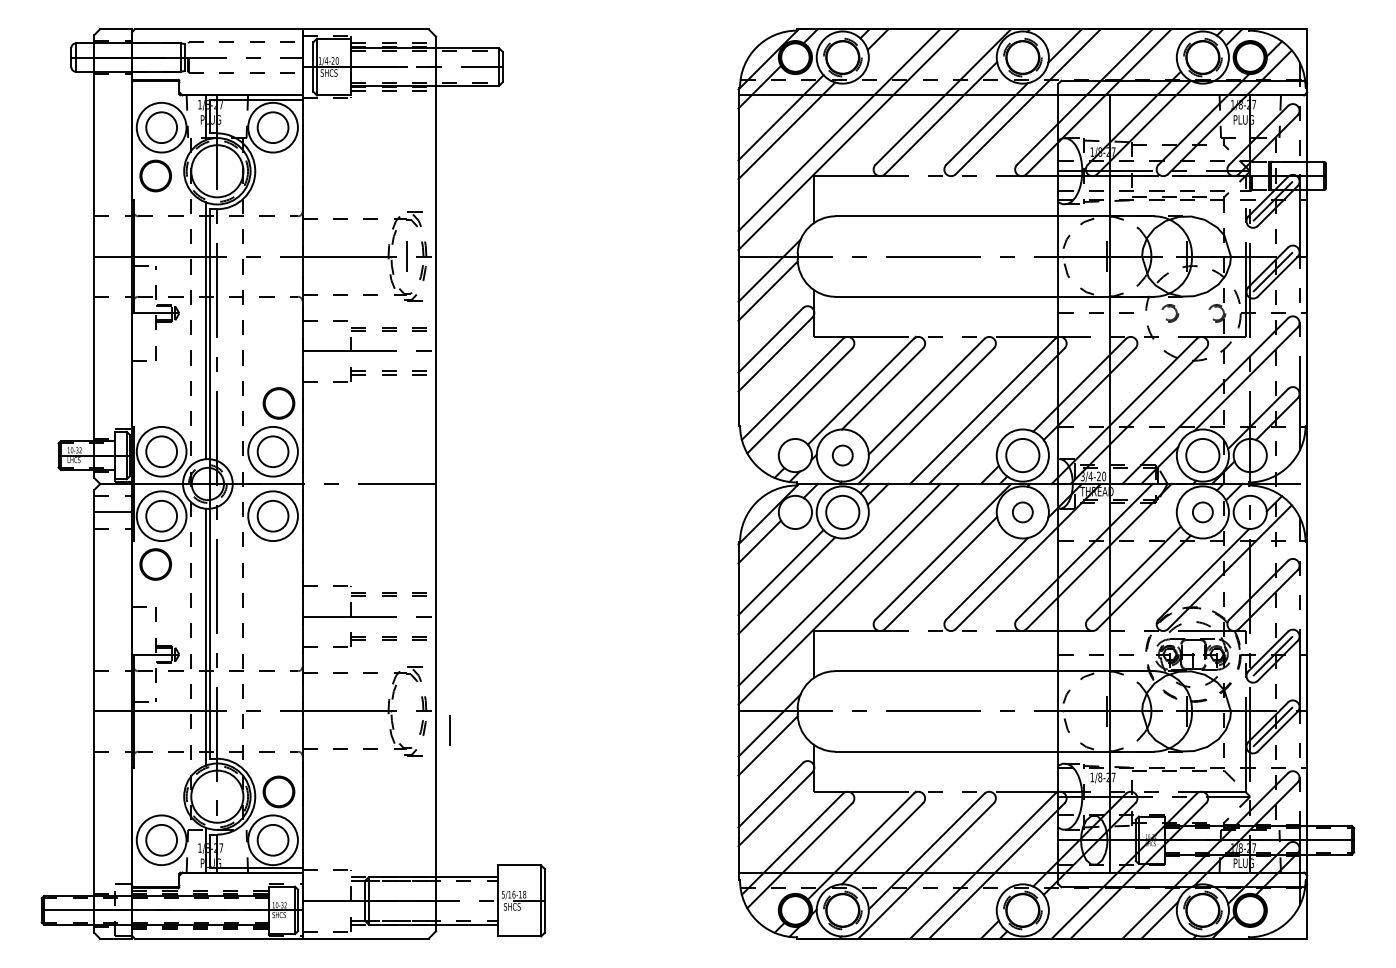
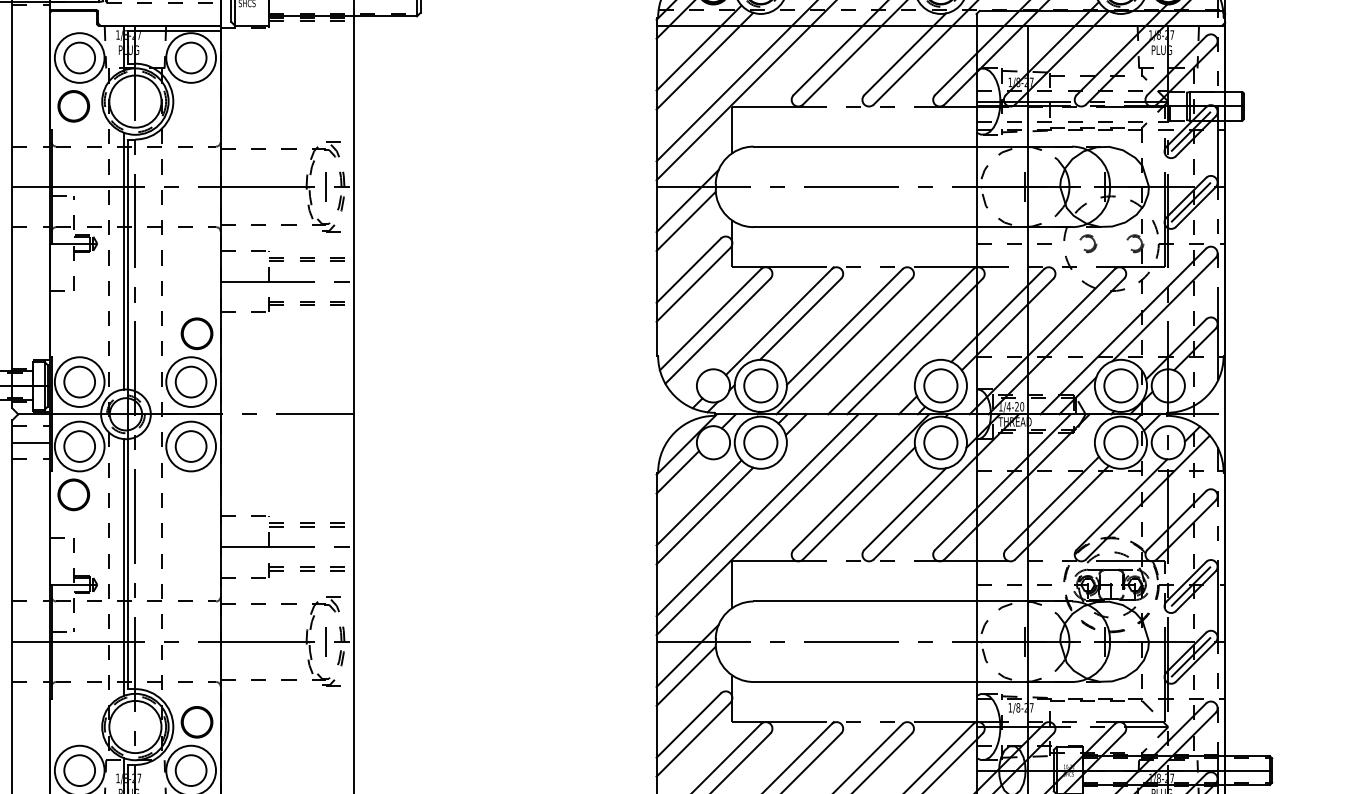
circle: (842, 455) -> (760, 385), size x1.67
text: (1082, 476) -> (1000, 406), 3/4-20 -> 1/4-20
circle: (1022, 512) -> (940, 442), size x1.67
circle: (1202, 512) -> (1120, 442), size x1.67
line: (449, 730) -> (324, 641), moved

